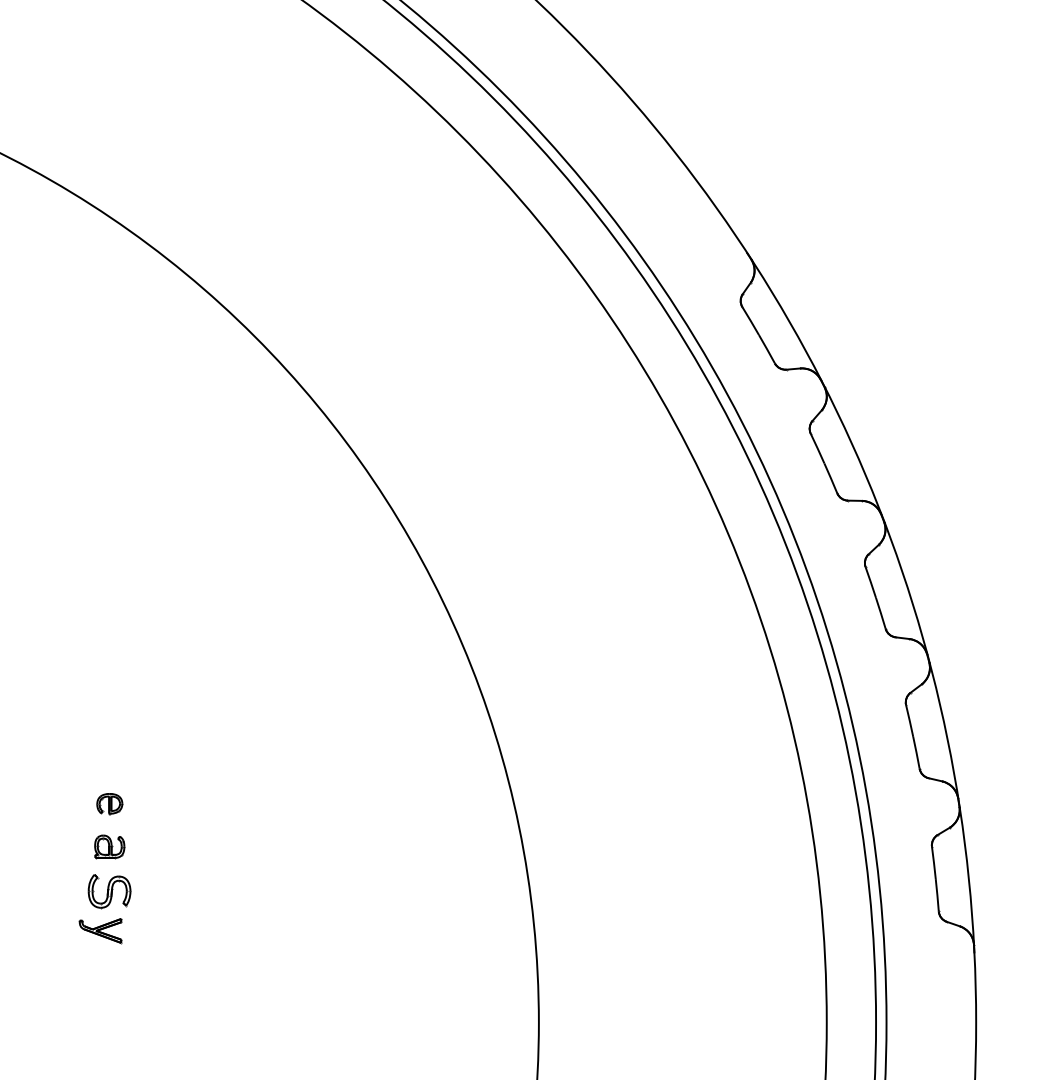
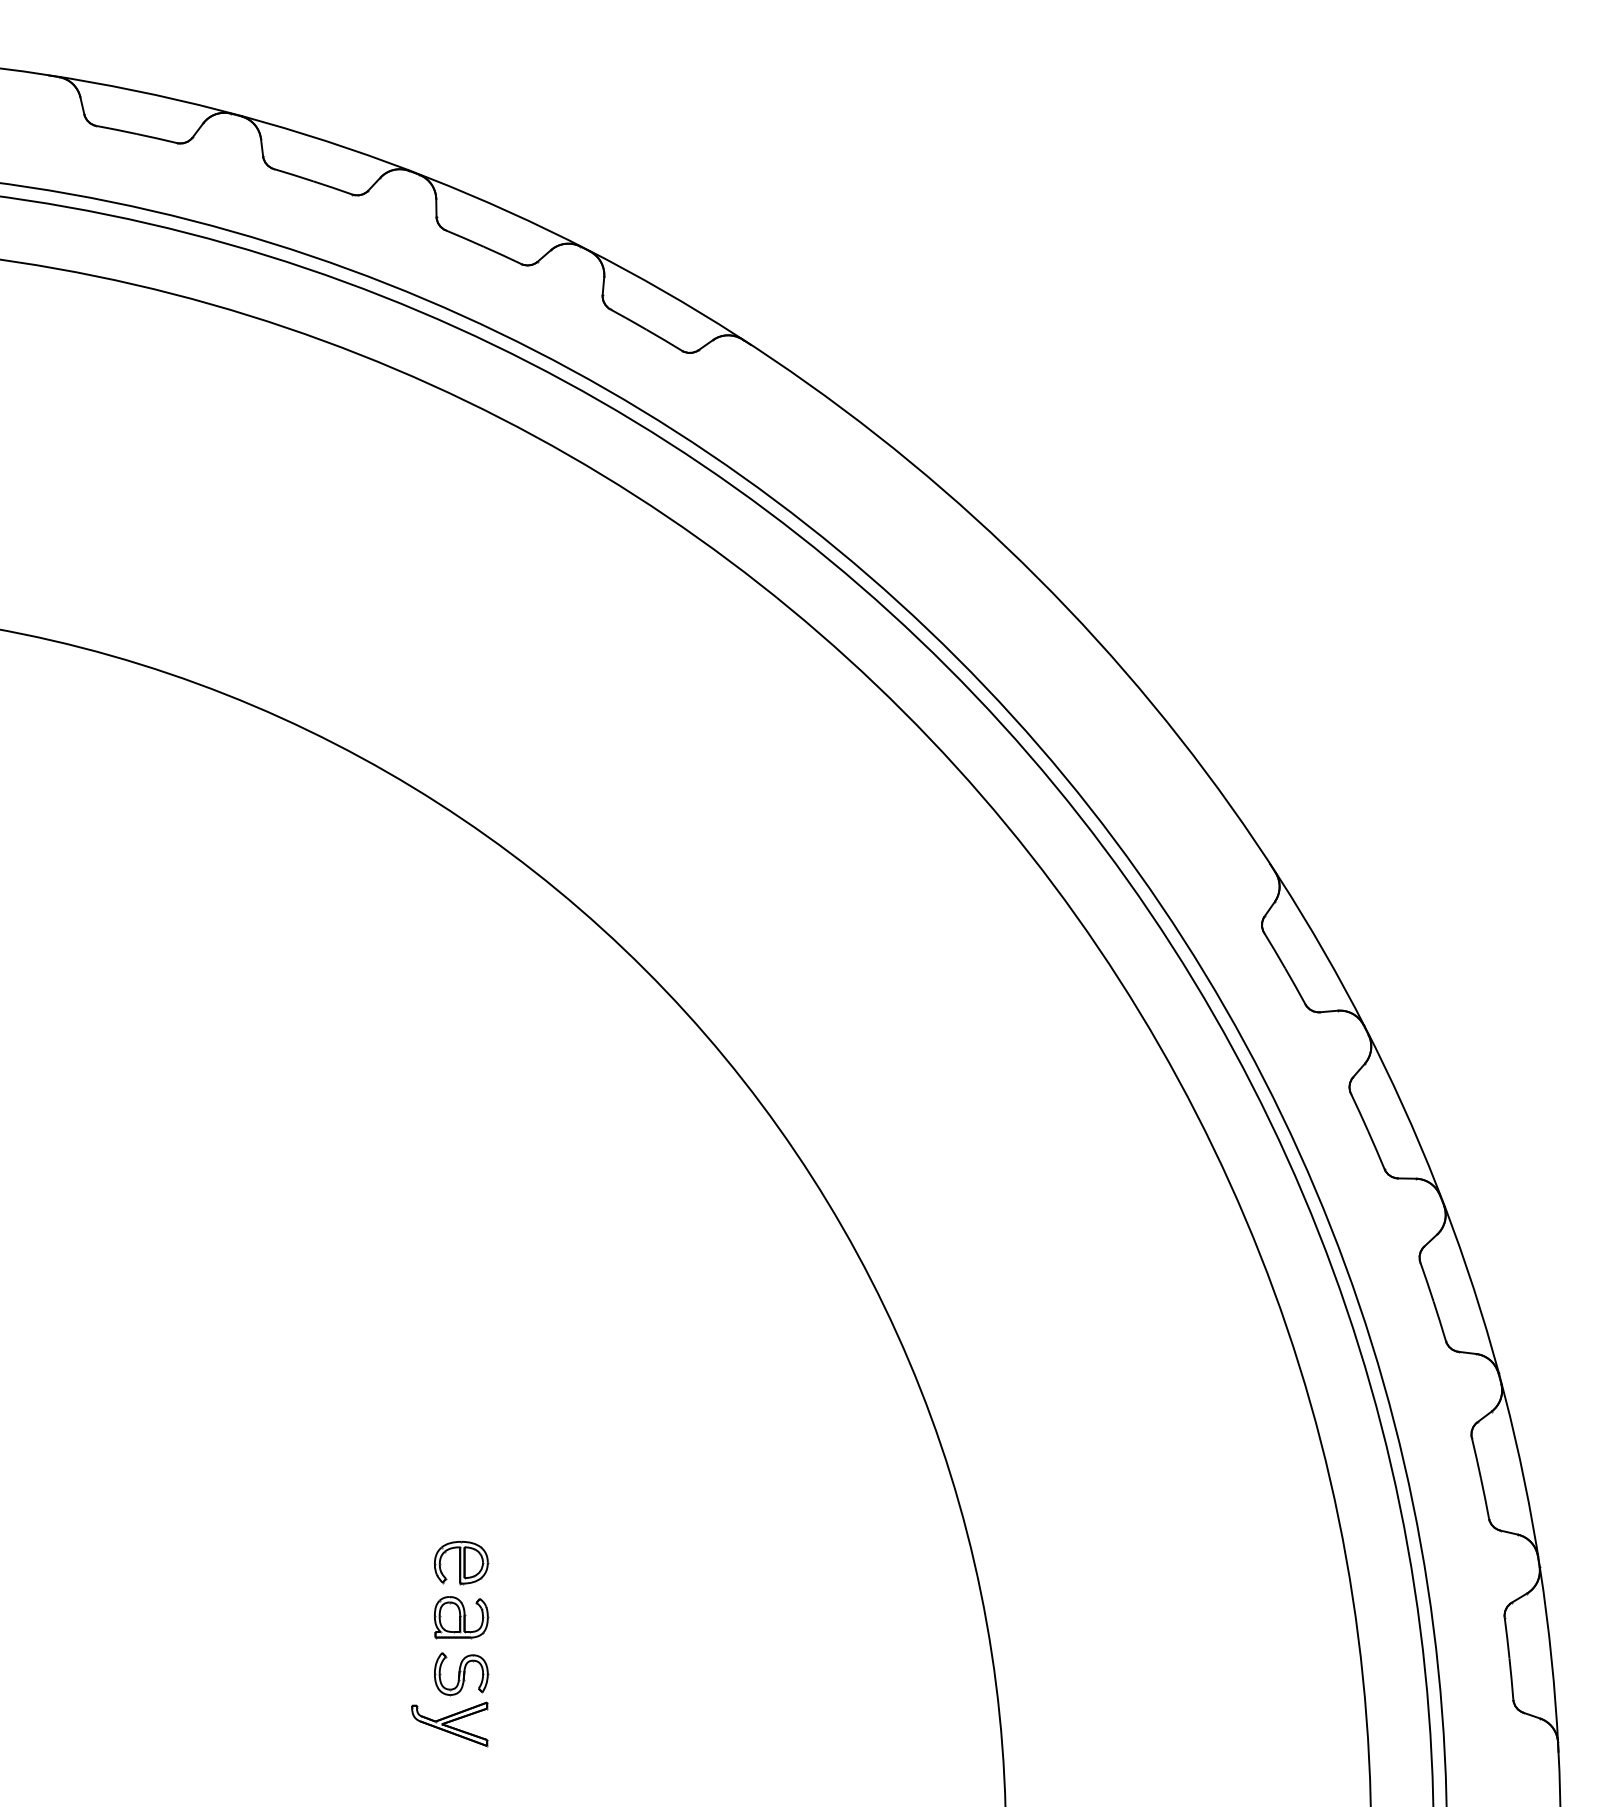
part: (109, 804) -> (461, 1563), size x1.67
part: (109, 846) -> (461, 1617), size x1.43
part: (100, 931) -> (449, 1724), size x1.43

